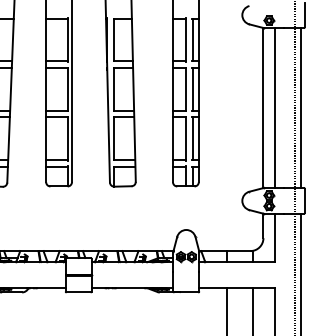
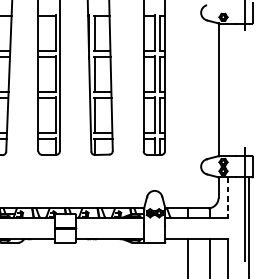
line: (274, 107) -> (227, 89), removed
line: (300, 107) -> (249, 89), removed
line: (274, 238) -> (227, 197), solid -> dashed

